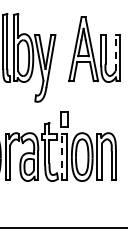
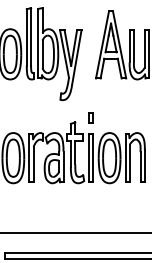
line: (115, 53) -> (144, 49), dashed -> solid
part: (64, 118) -> (90, 117), size x0.62
line: (62, 156) -> (88, 157), dashed -> solid

